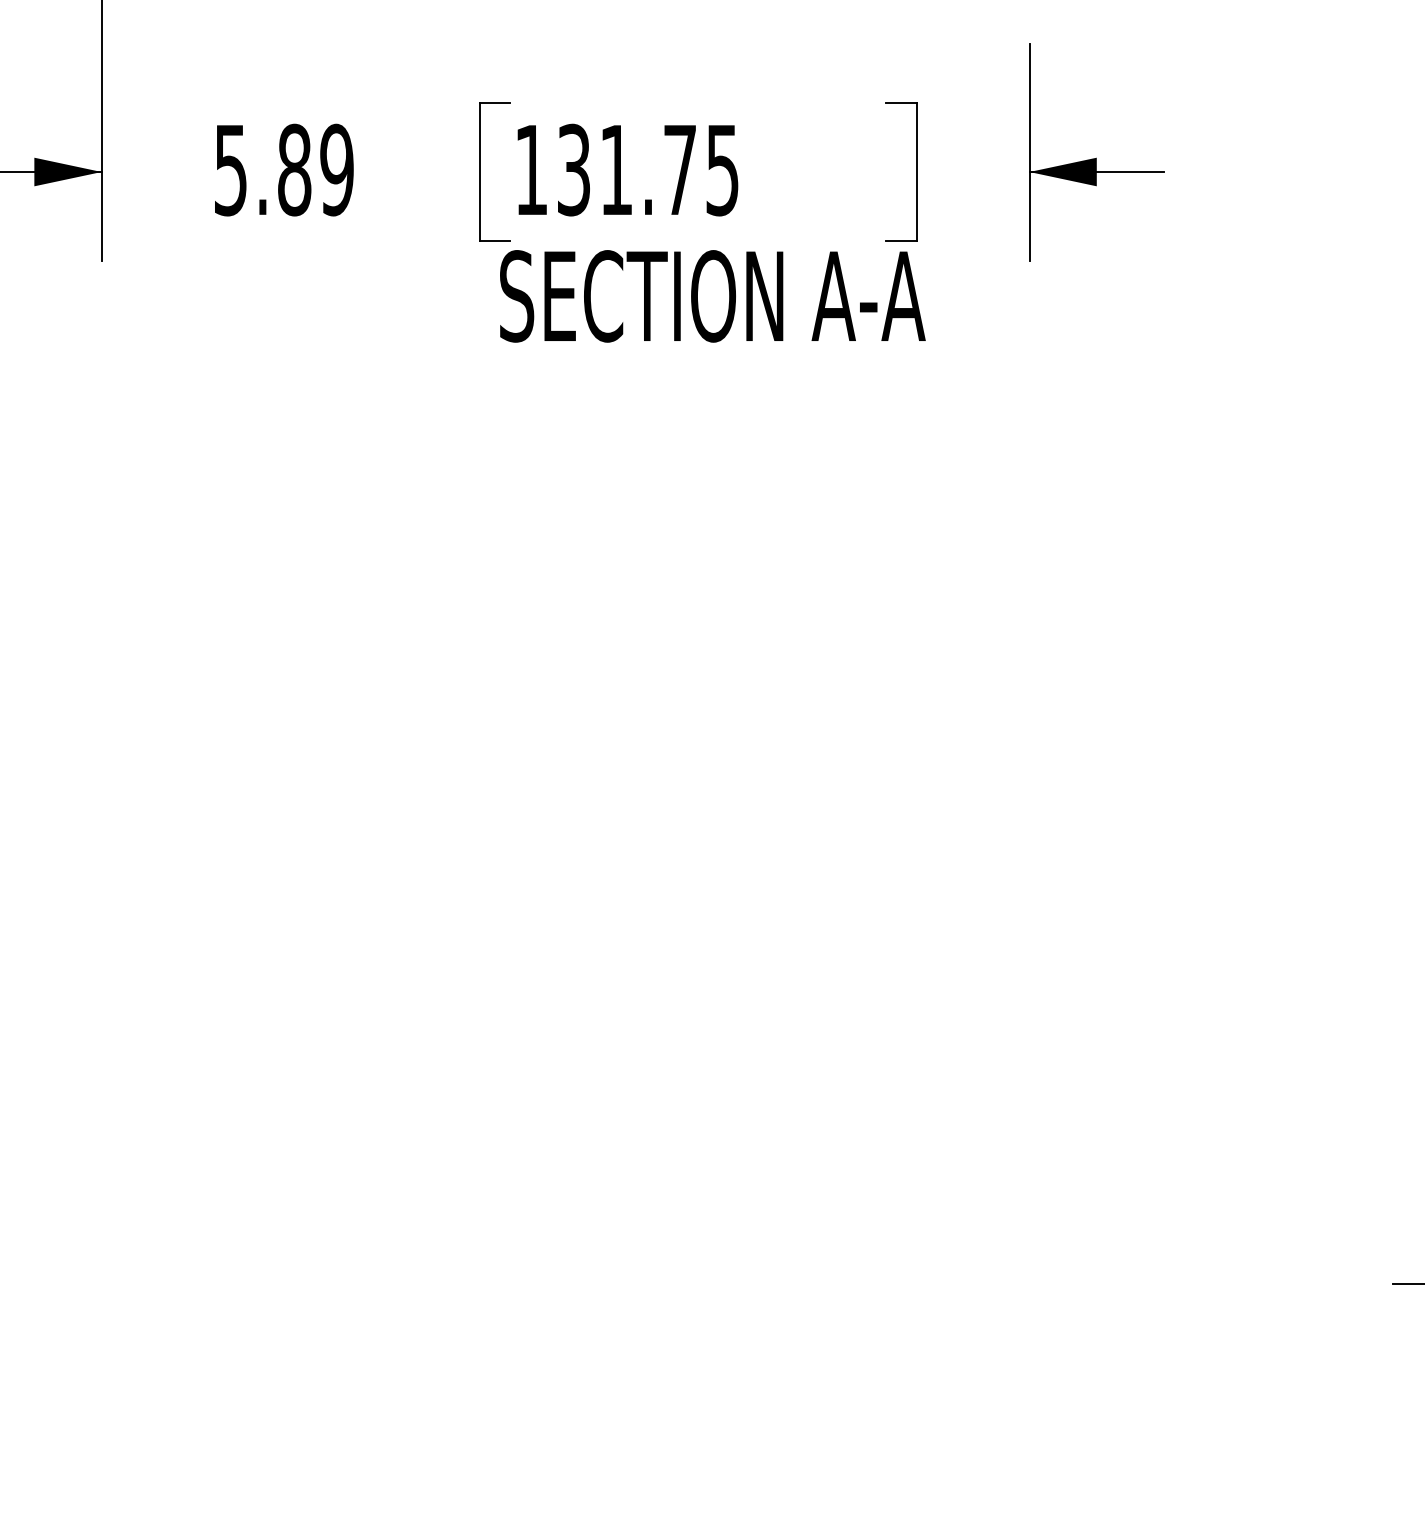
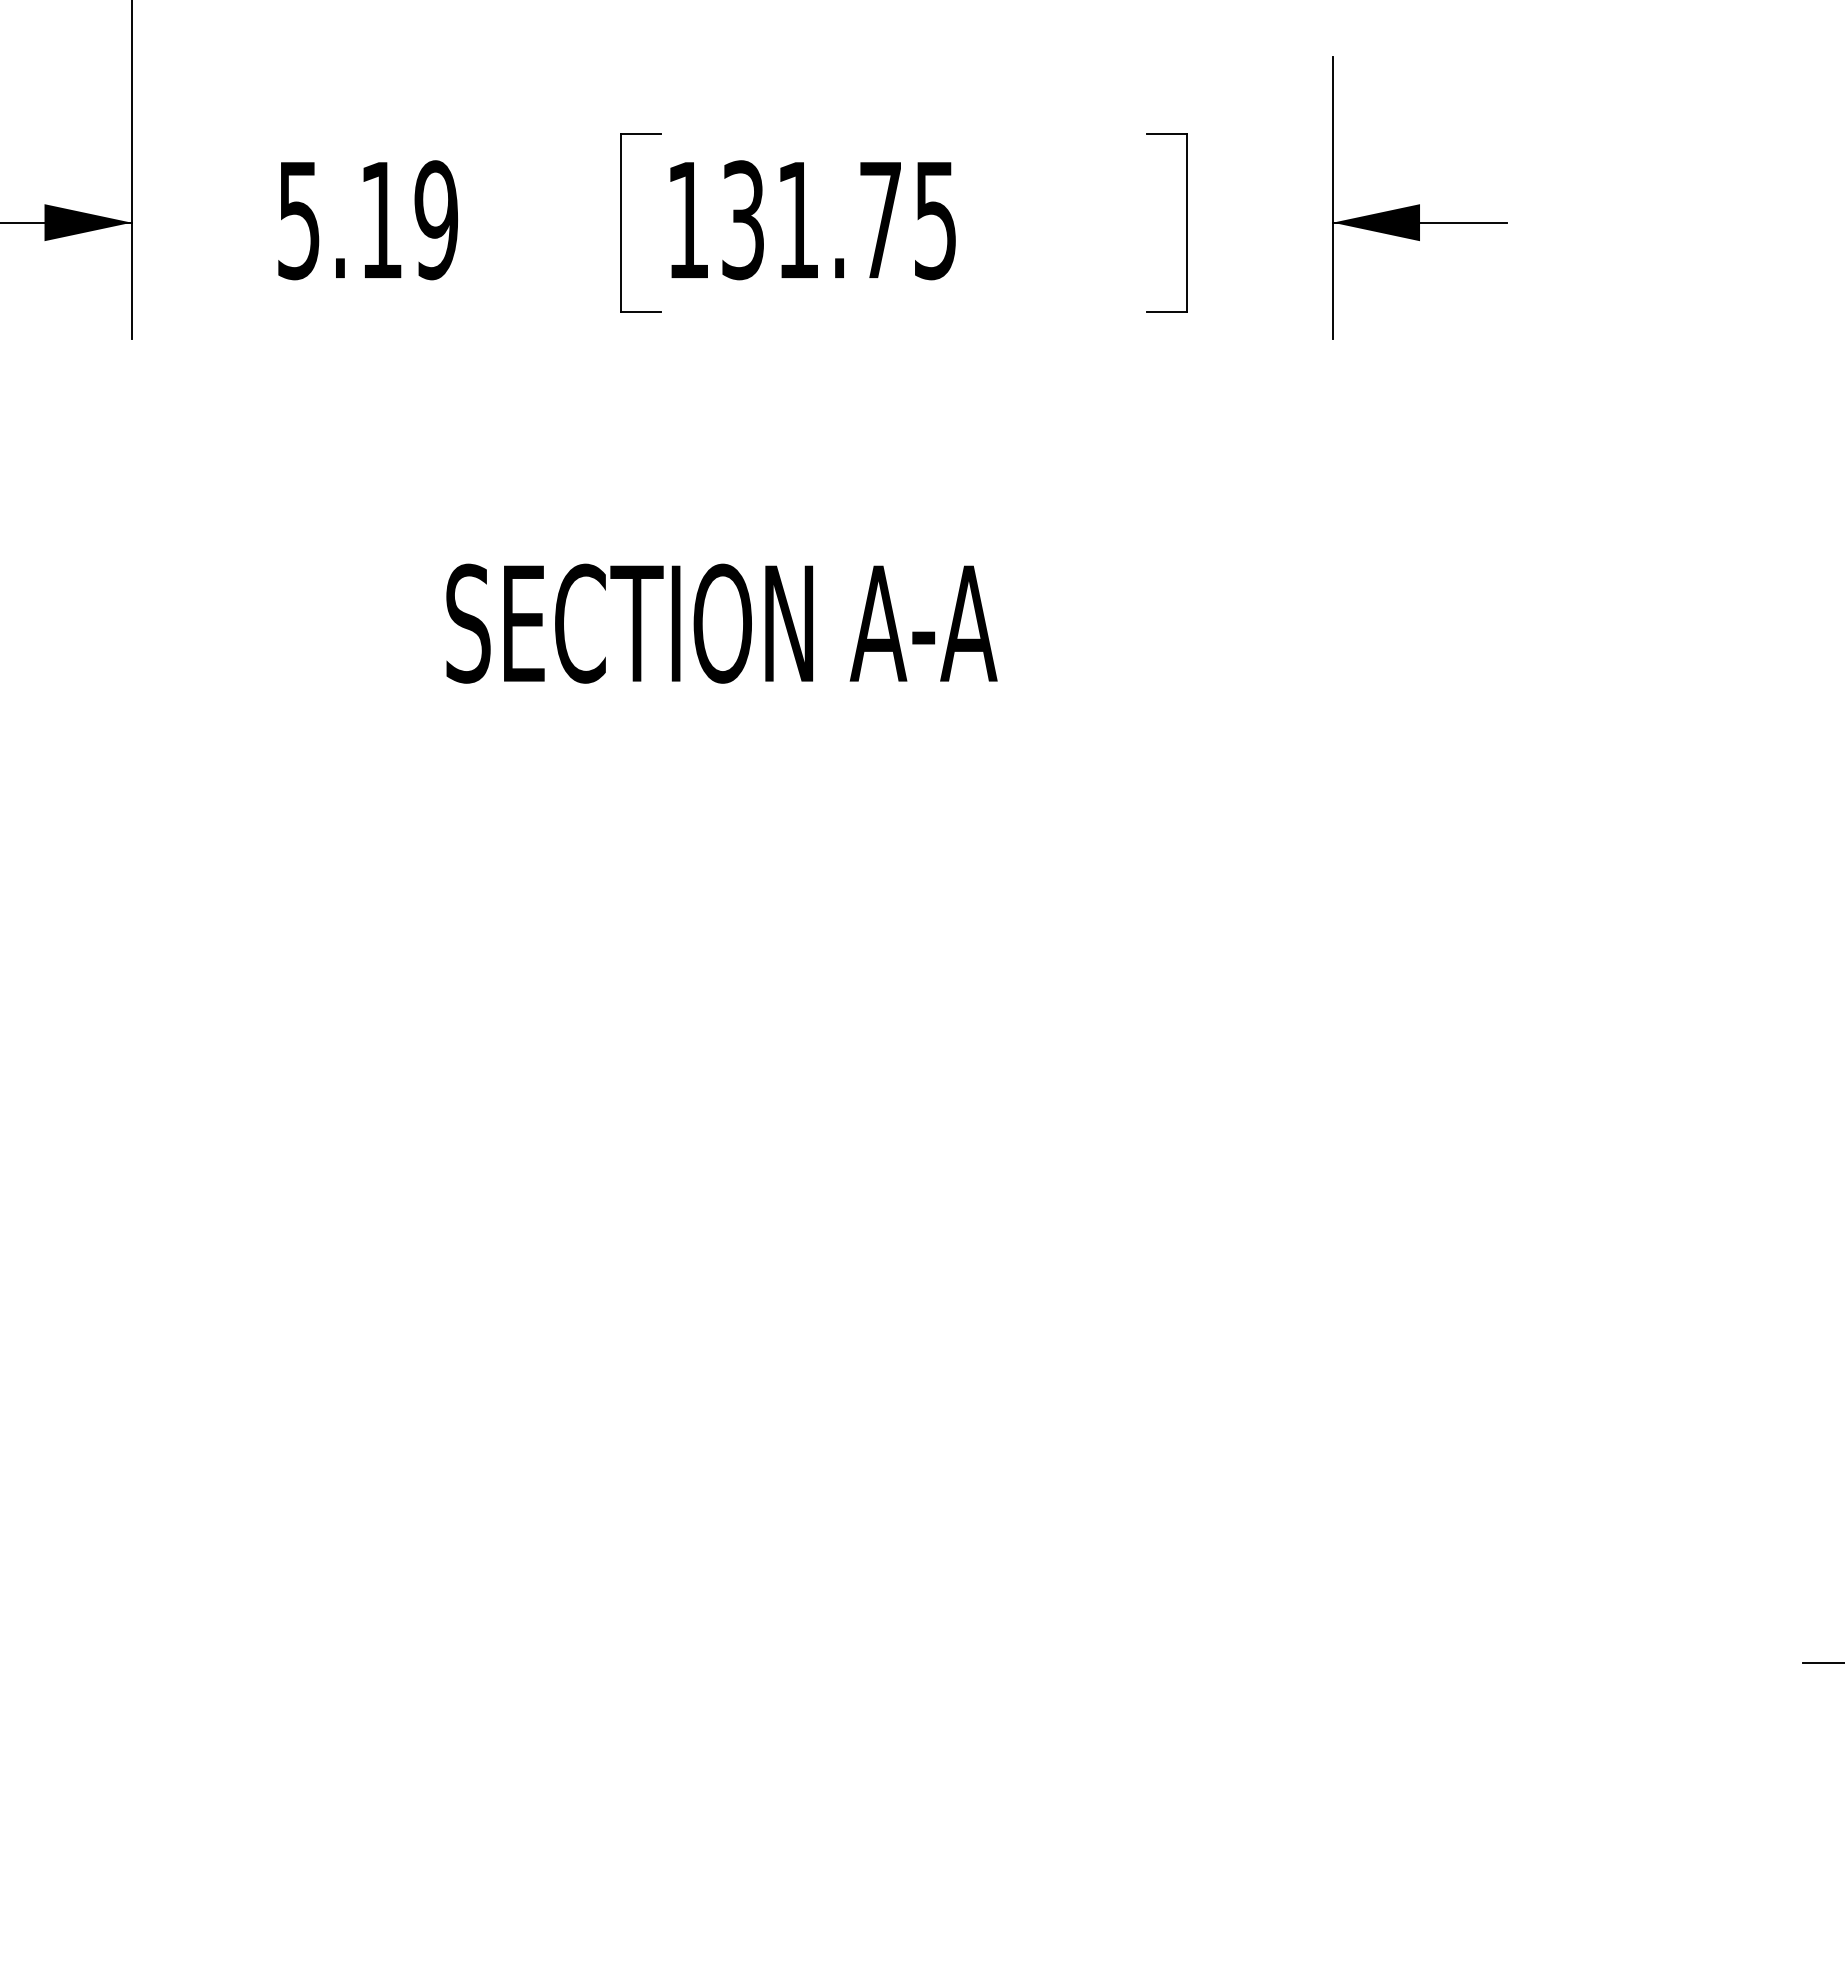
text: (294, 170) -> (381, 220), 5.89 -> 5.19
text: (712, 296) -> (721, 623), moved

